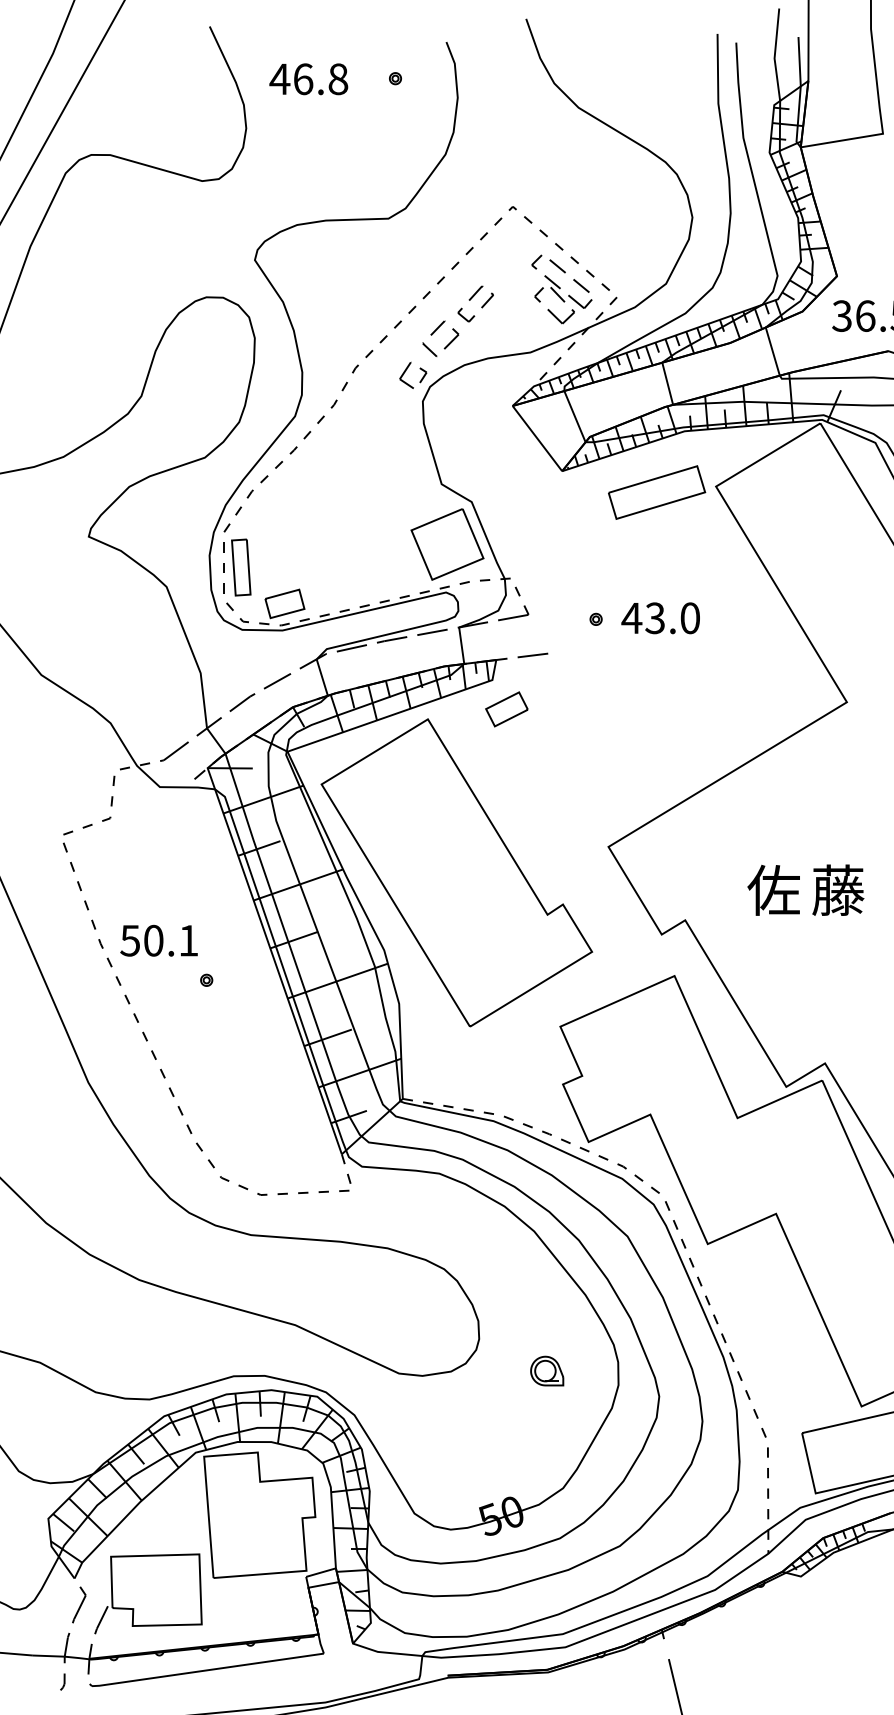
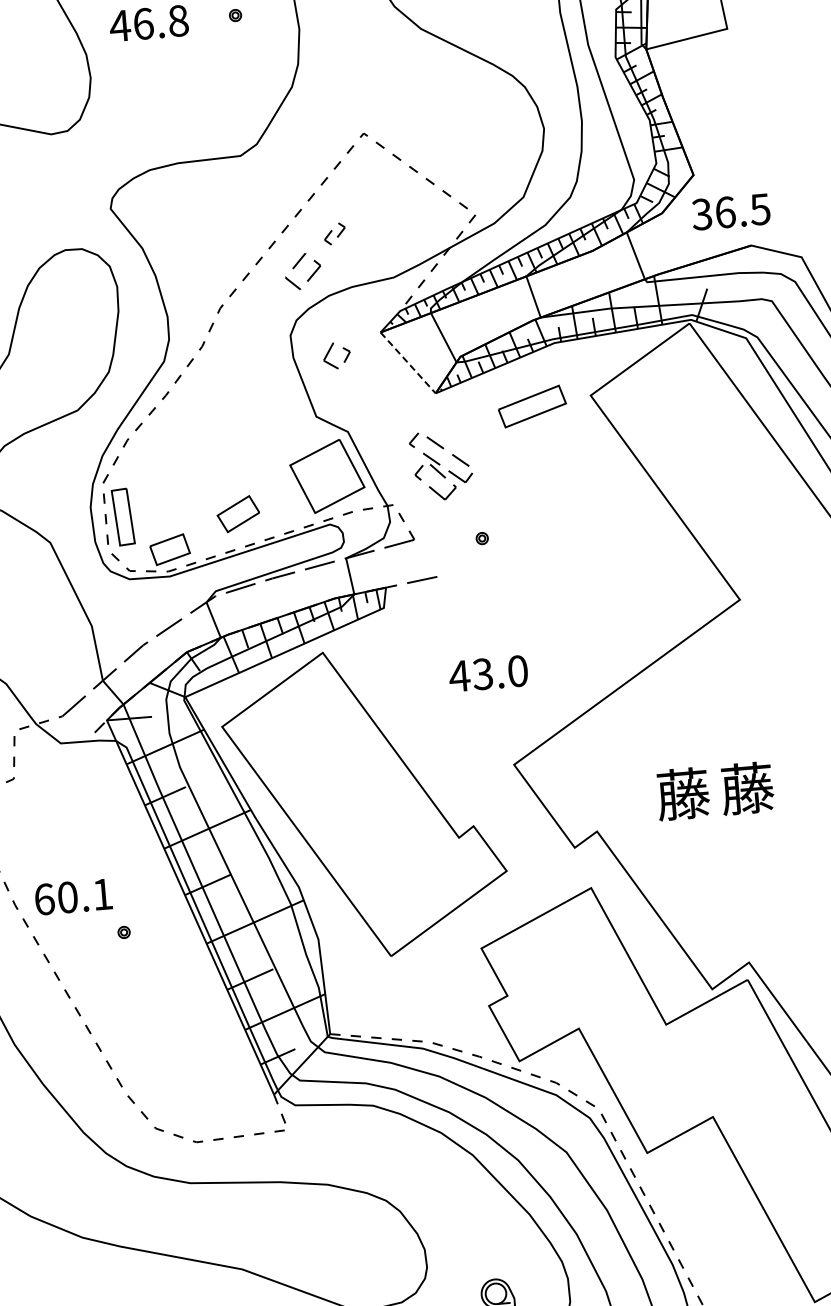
part: (561, 289) -> (441, 465), moved
part: (475, 303) -> (334, 233), size x0.6
part: (407, 369) -> (330, 350), moved
line: (537, 438) -> (408, 362), solid -> dashed
part: (657, 492) -> (532, 406), size x0.7
text: (660, 618) -> (488, 673), moved
part: (506, 709) -> (238, 514), moved
text: (773, 889) -> (682, 793), 佐 -> 藤
text: (130, 940) -> (44, 899), 50.1 -> 60.1

